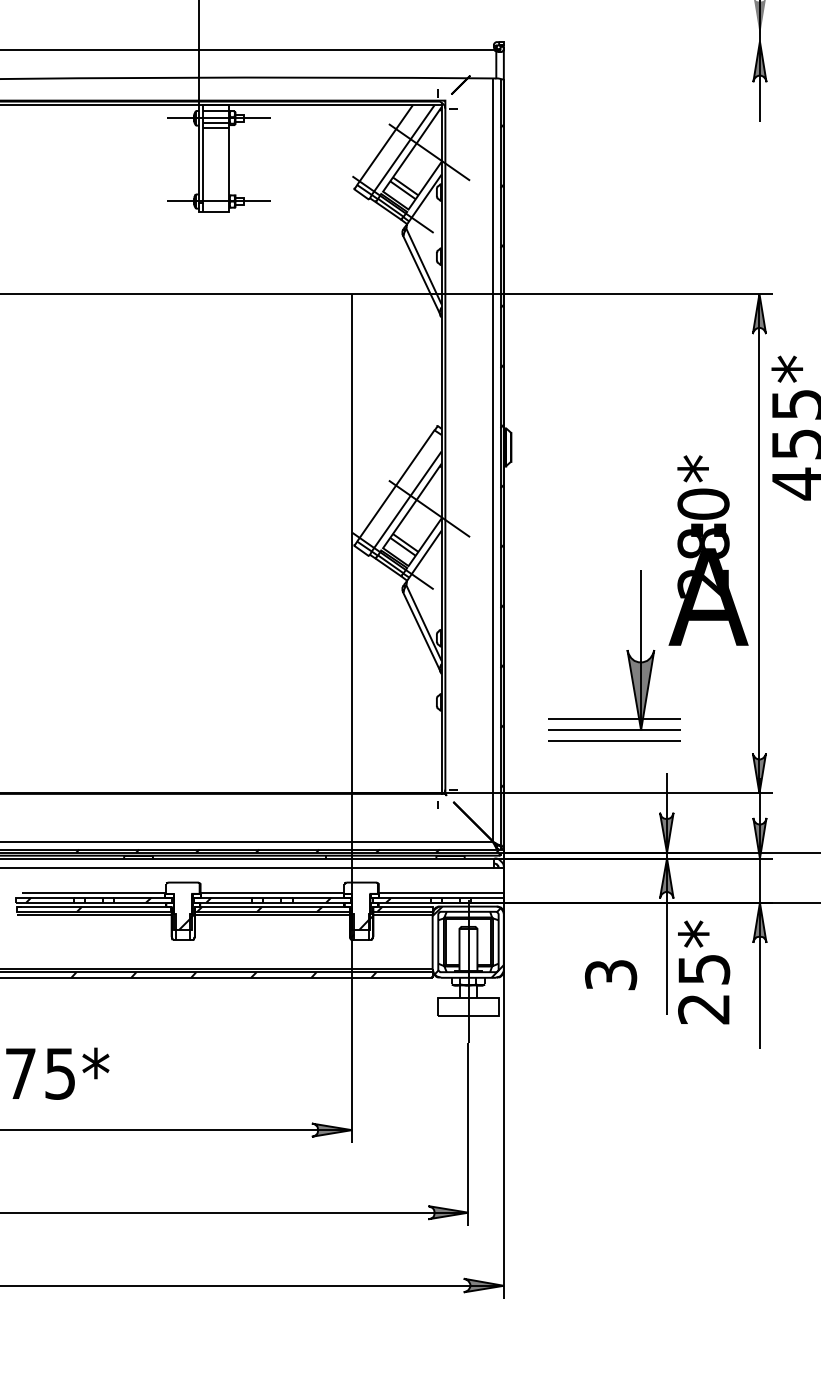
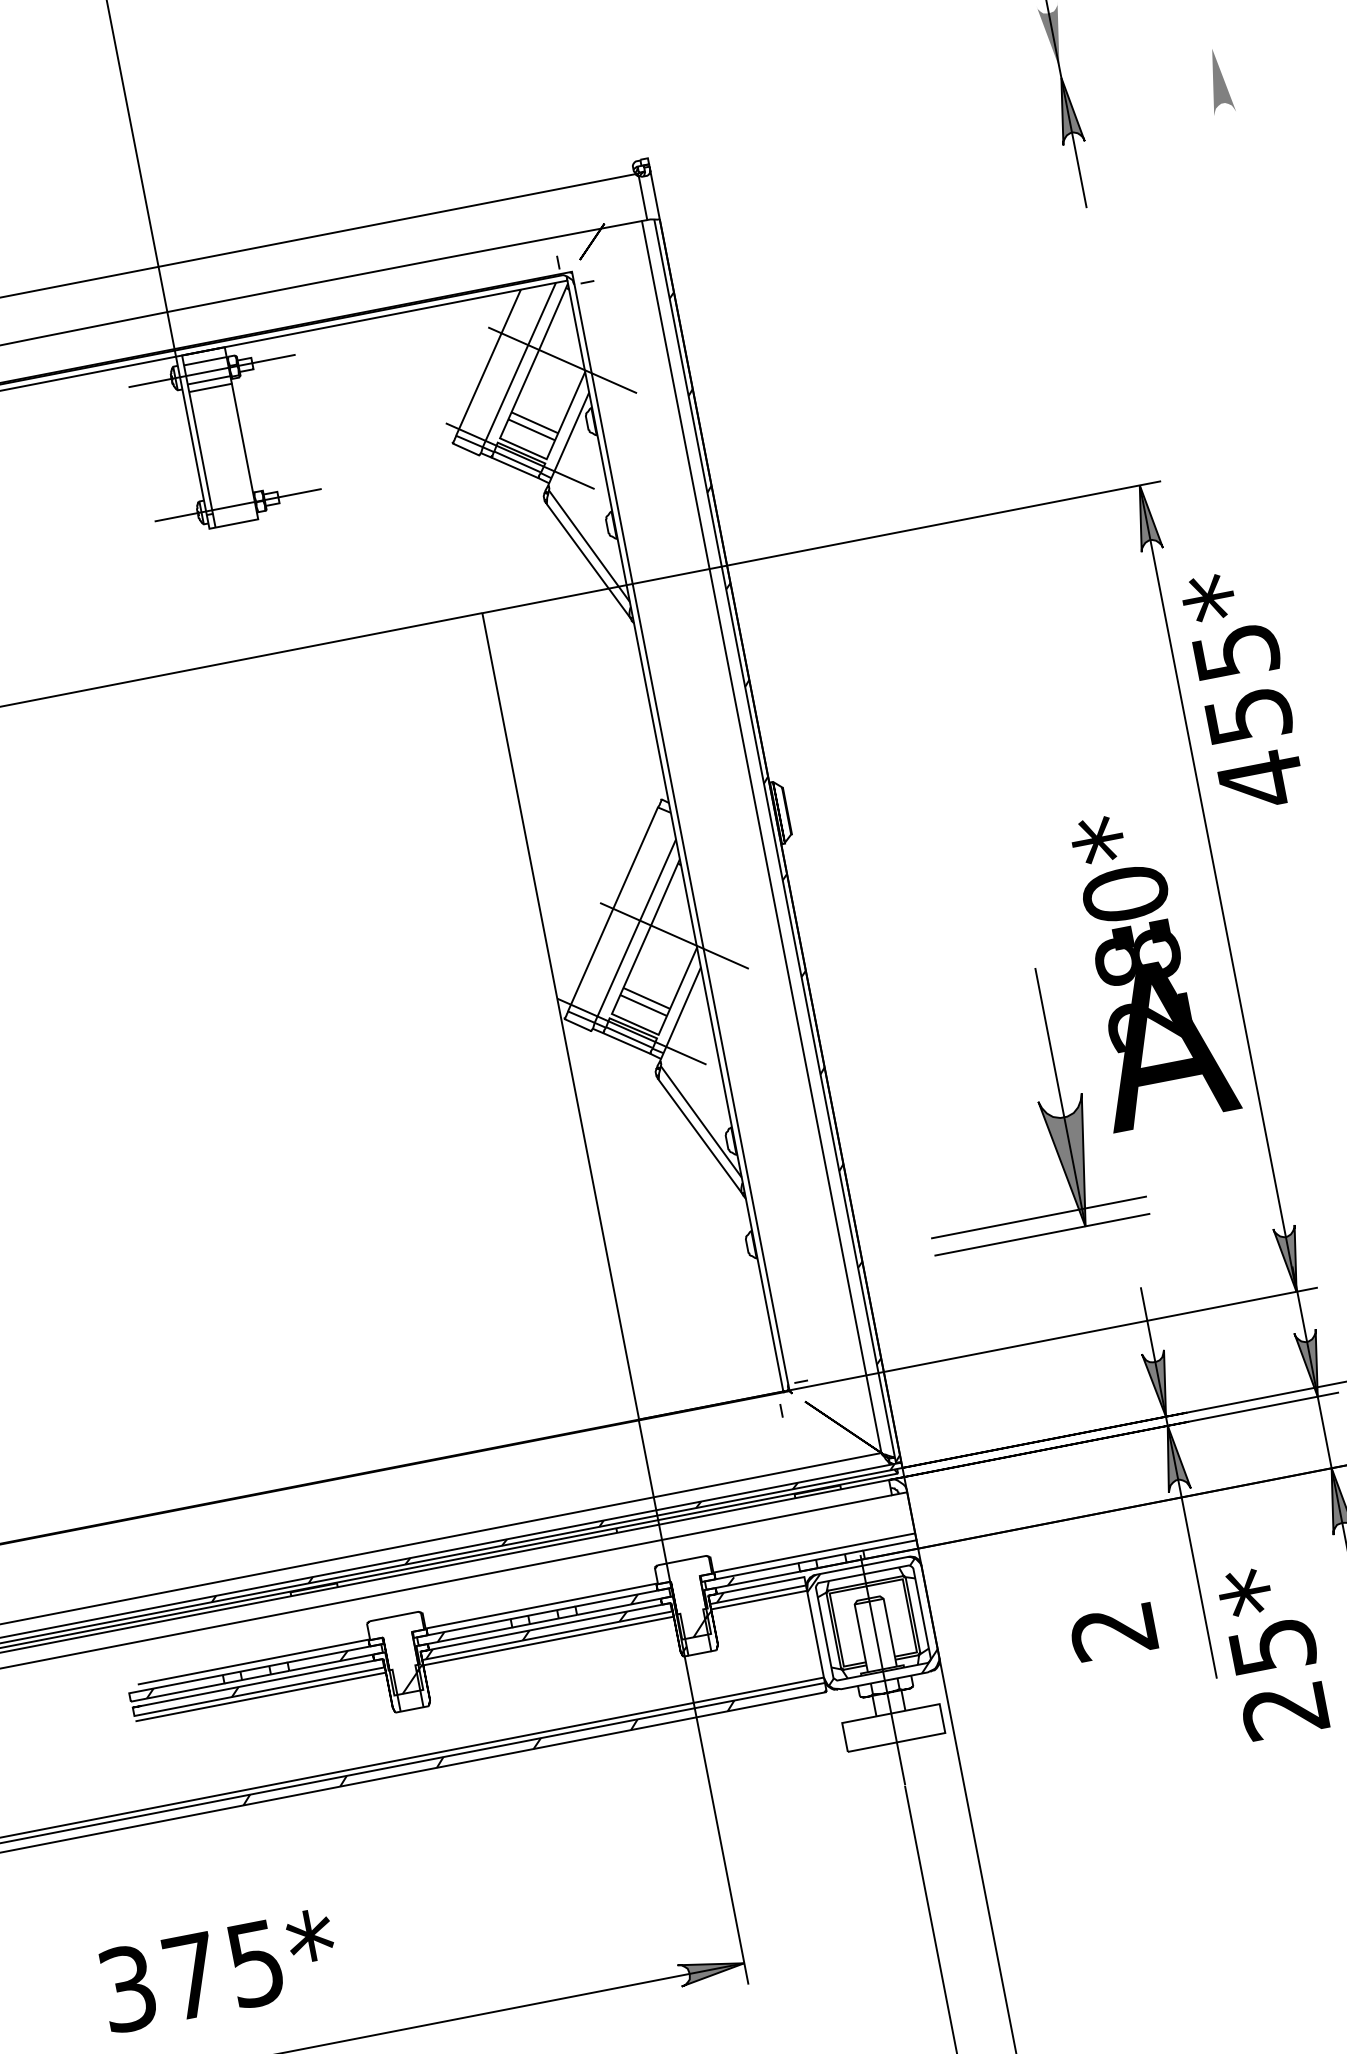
text: (708, 550) -> (1148, 967), moved
line: (614, 740) -> (1045, 1251), removed
text: (704, 972) -> (1274, 1651), moved
text: (611, 975) -> (1114, 1632), 3 -> 2

